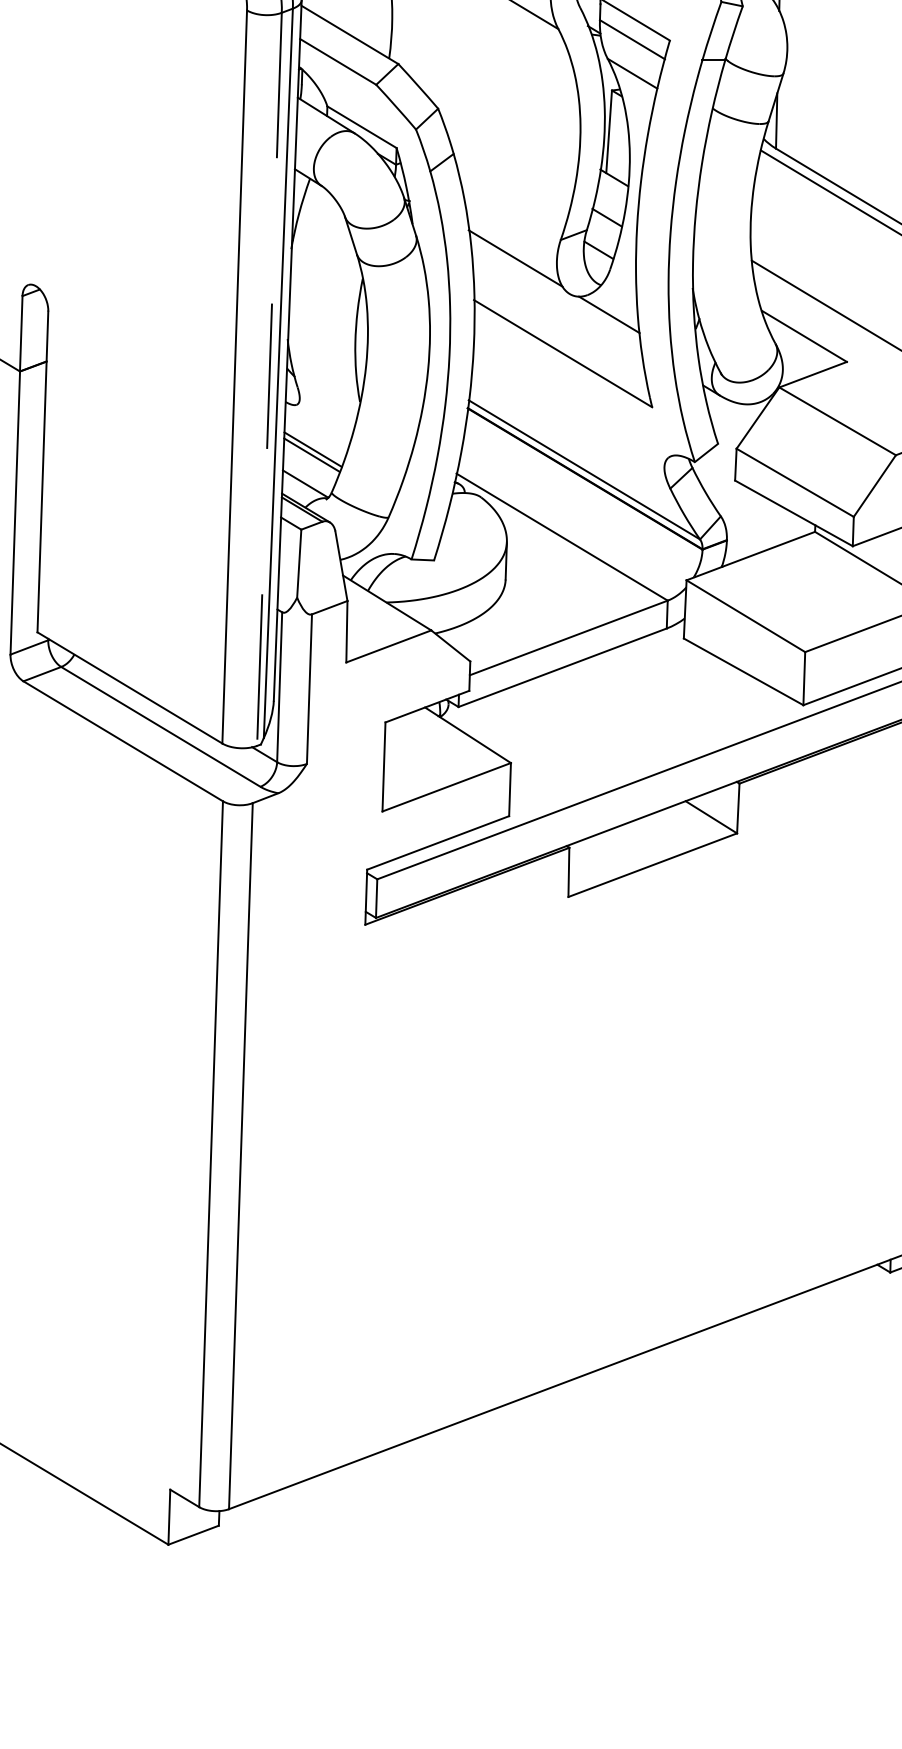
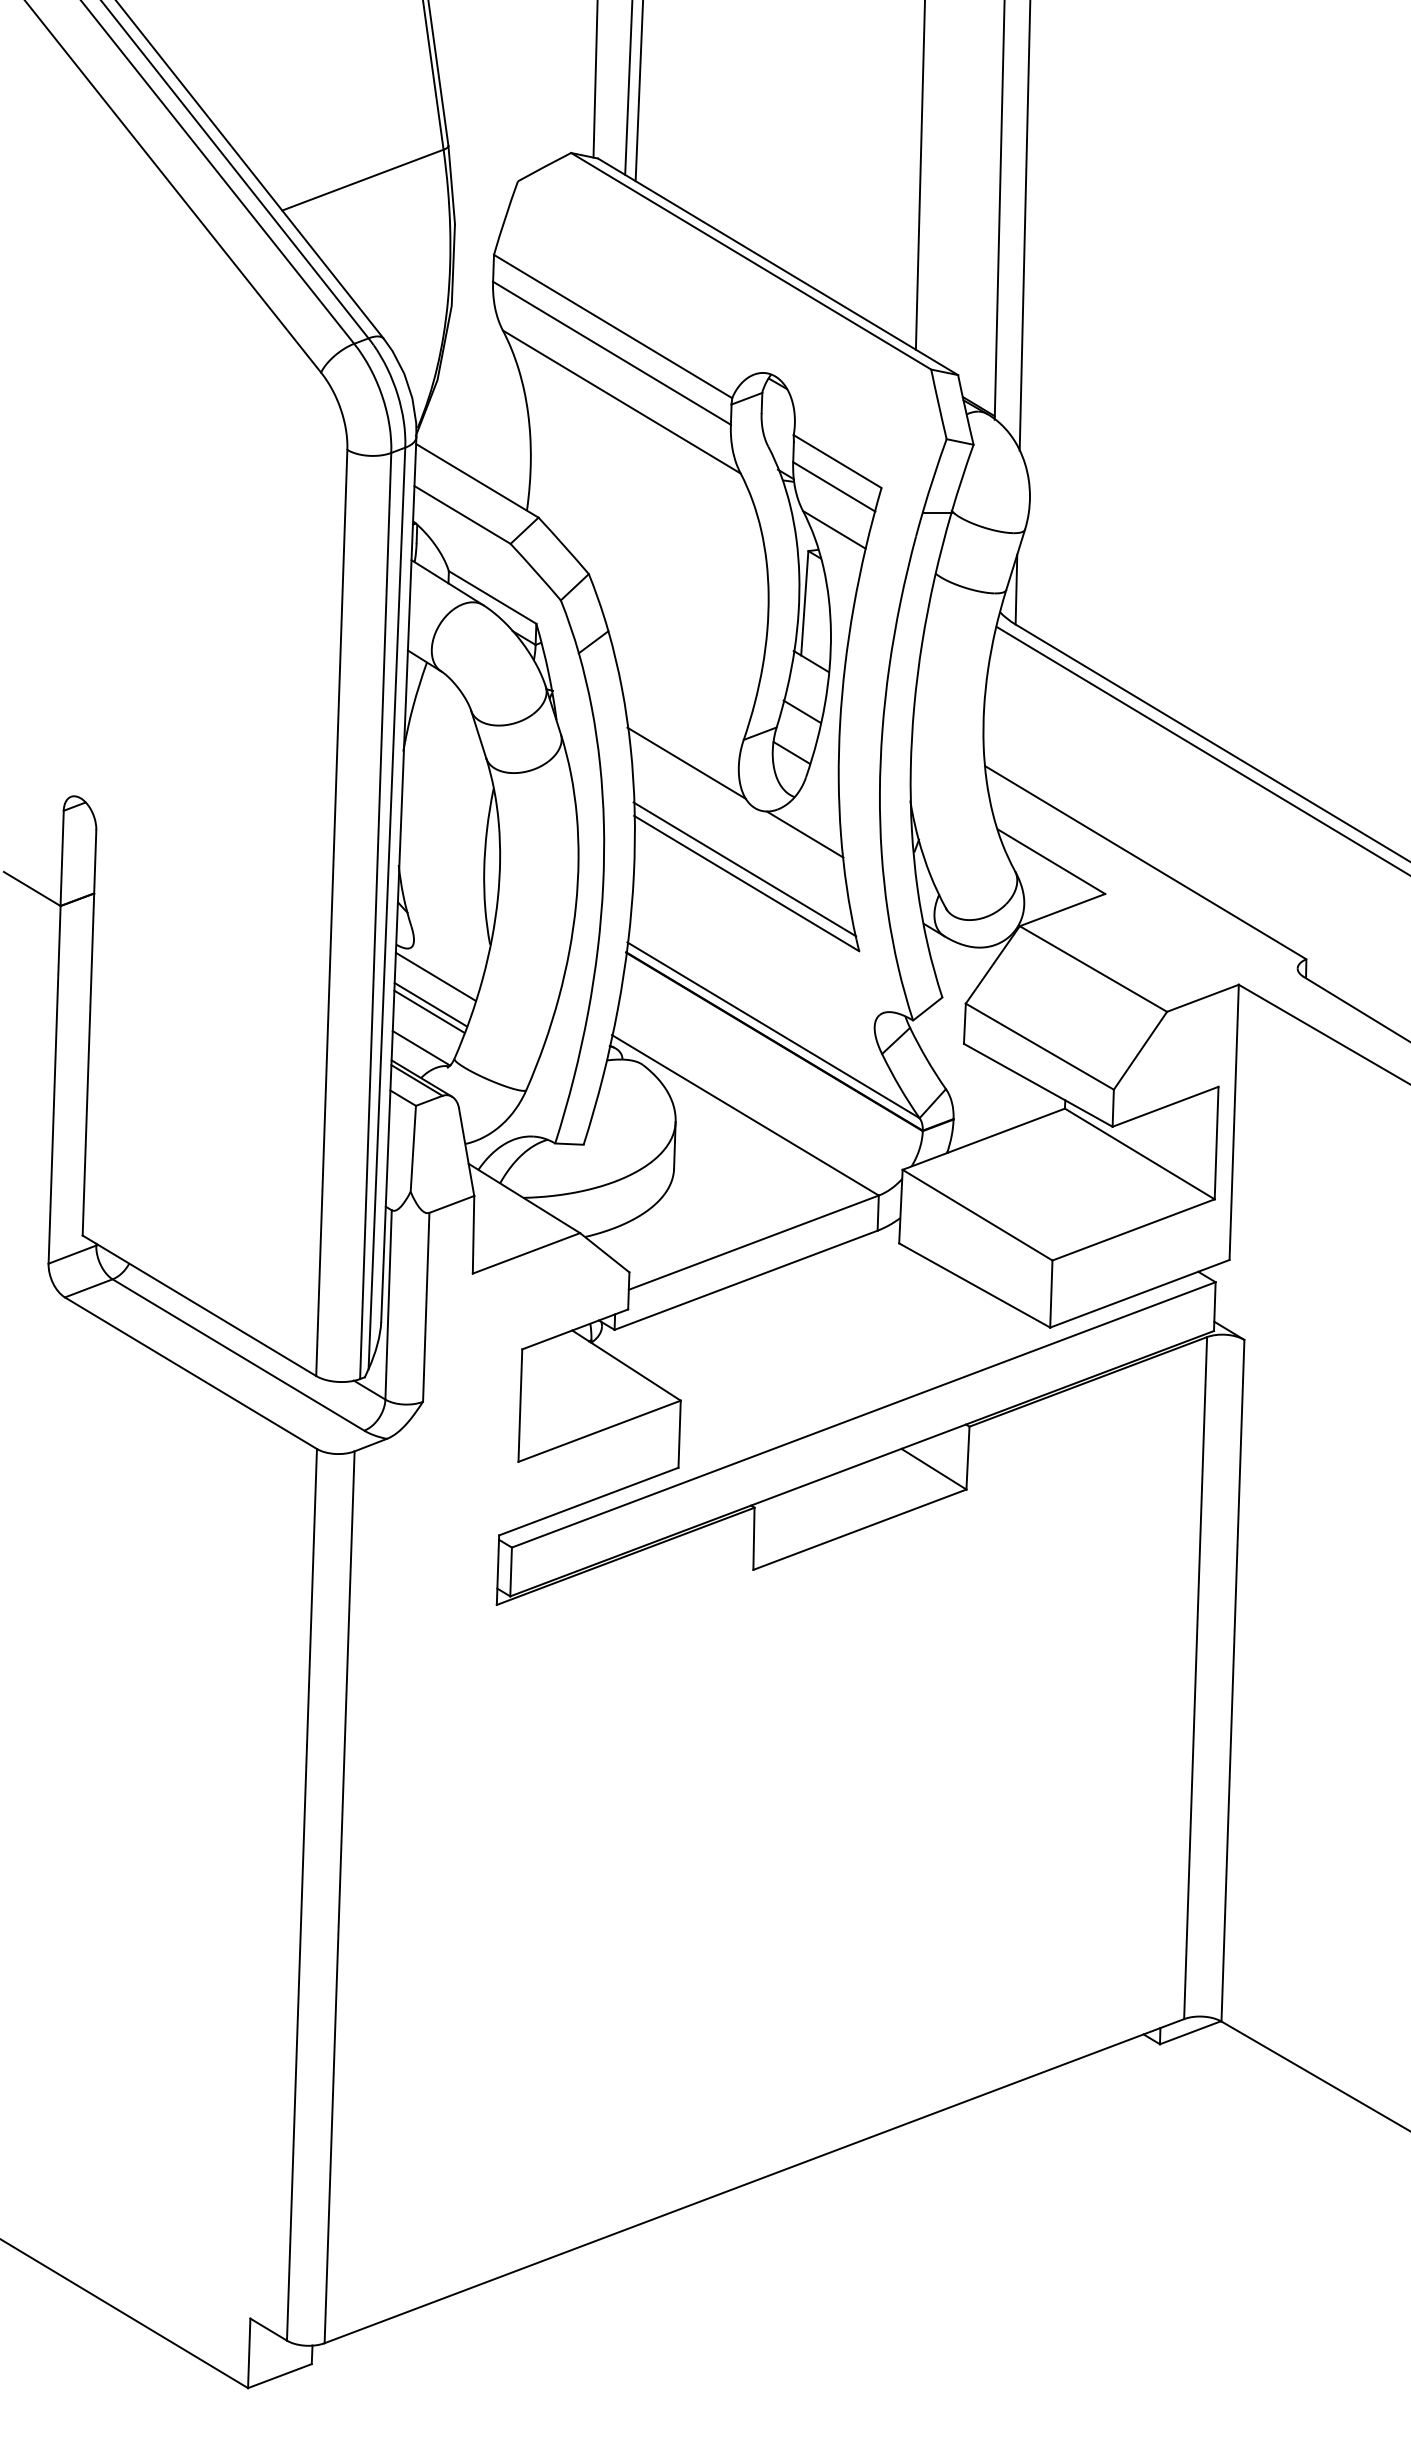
line: (561, 342) -> (744, 869), added
line: (269, 379) -> (375, 916), dashed -> solid
line: (316, 427) -> (435, 976), added

